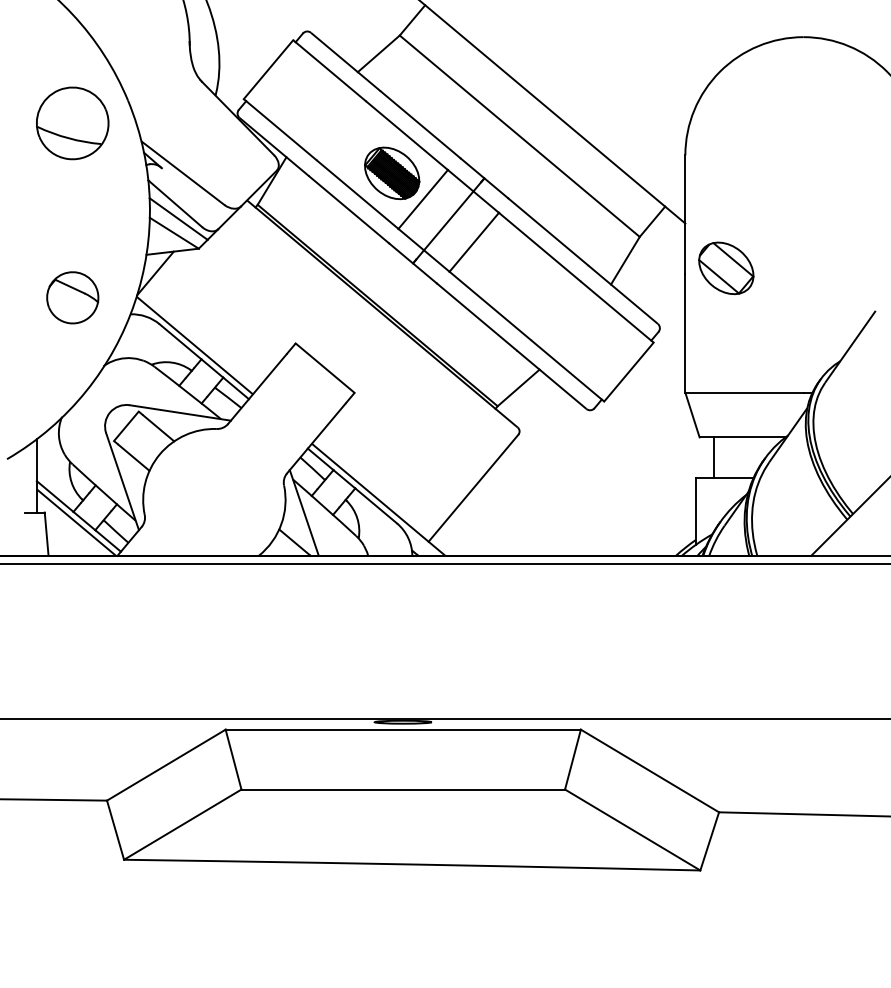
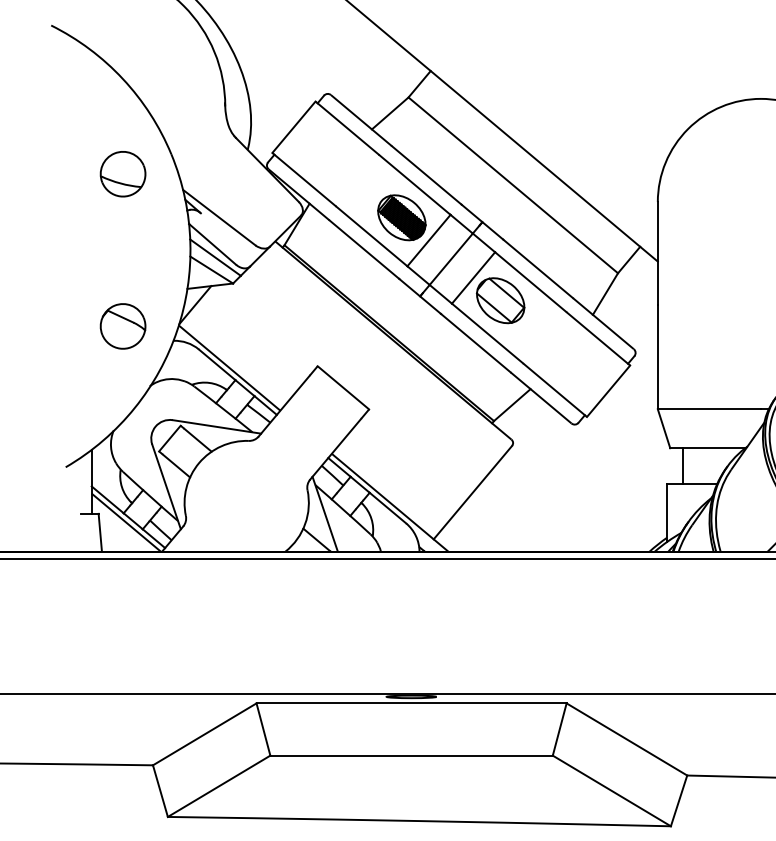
part: (72, 123) -> (122, 174), size x0.71
part: (726, 267) -> (500, 299), moved

